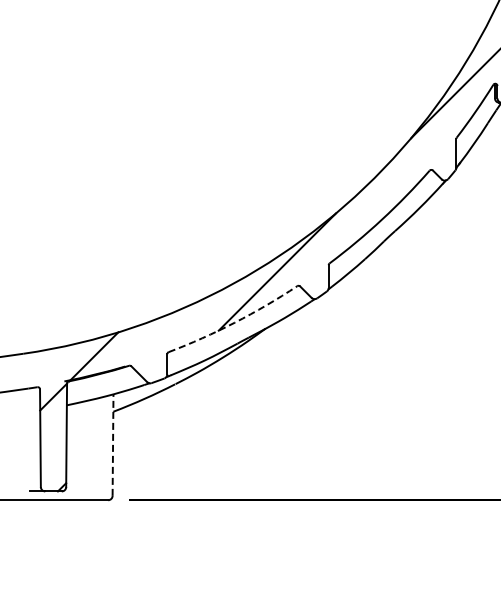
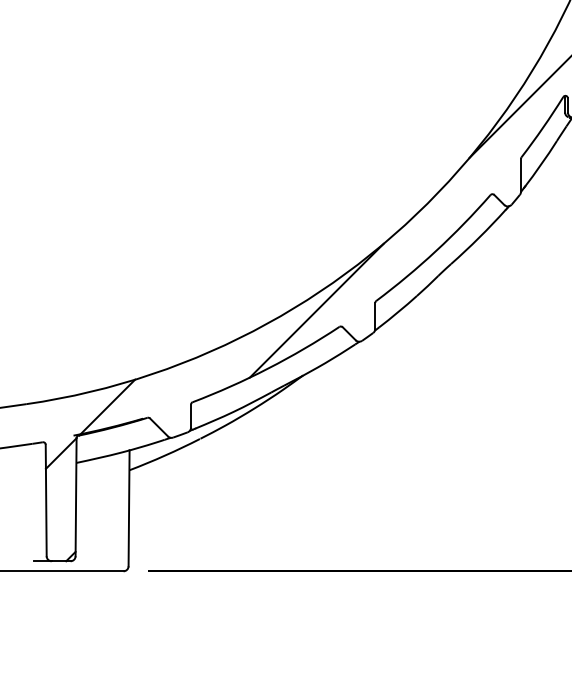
arc: (234, 322) -> (267, 368), dashed -> solid
line: (113, 445) -> (129, 508), dashed -> solid

